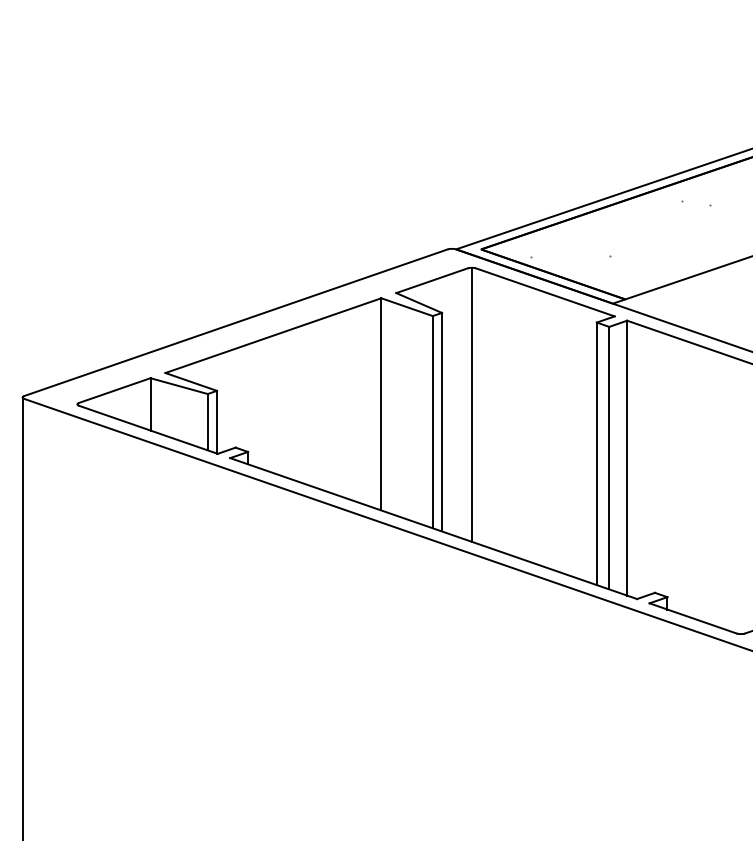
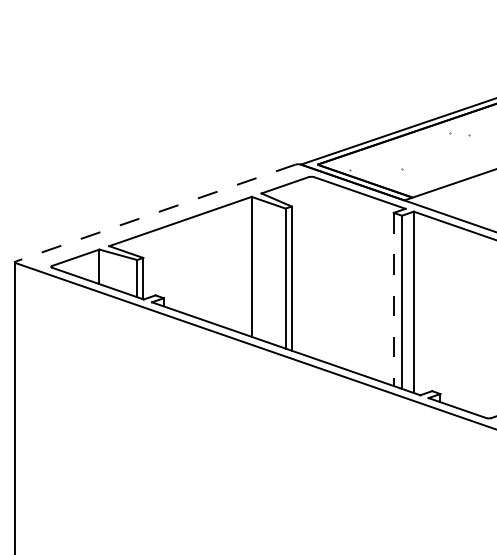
line: (235, 323) -> (155, 213), solid -> dashed
line: (472, 403) -> (311, 266), removed
line: (596, 453) -> (393, 299), solid -> dashed

